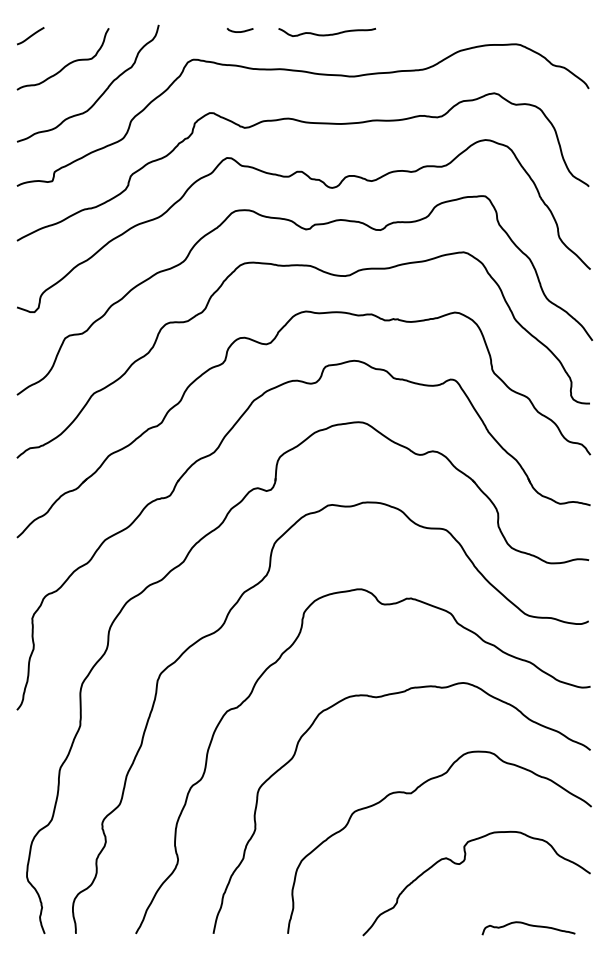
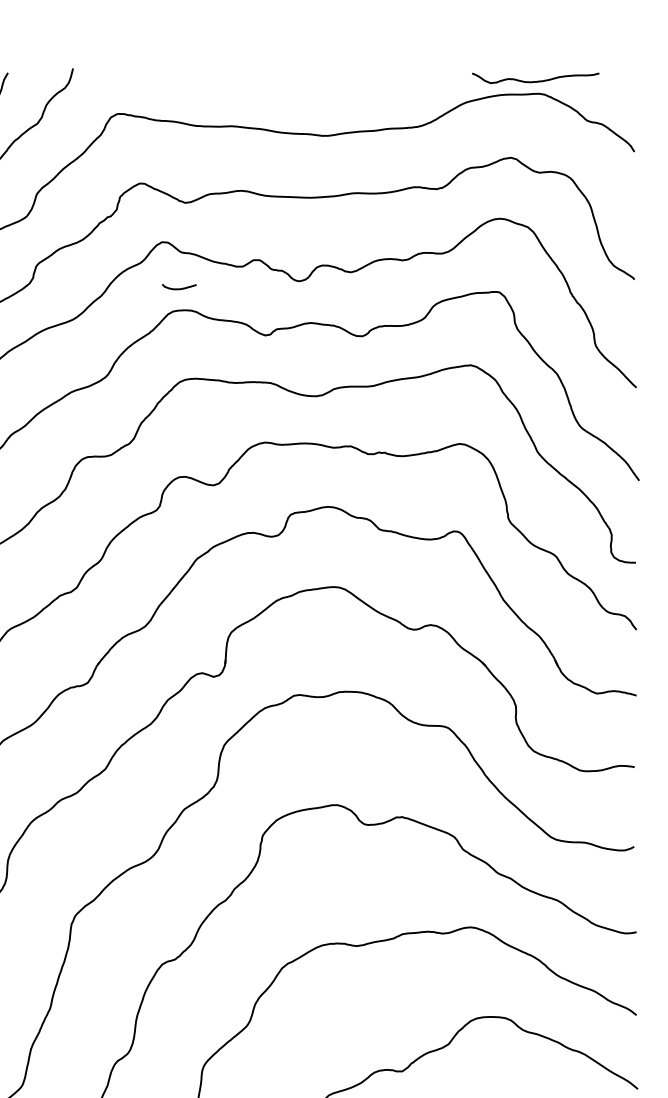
curve: (239, 31) -> (178, 288), moved
curve: (327, 34) -> (536, 80), moved

